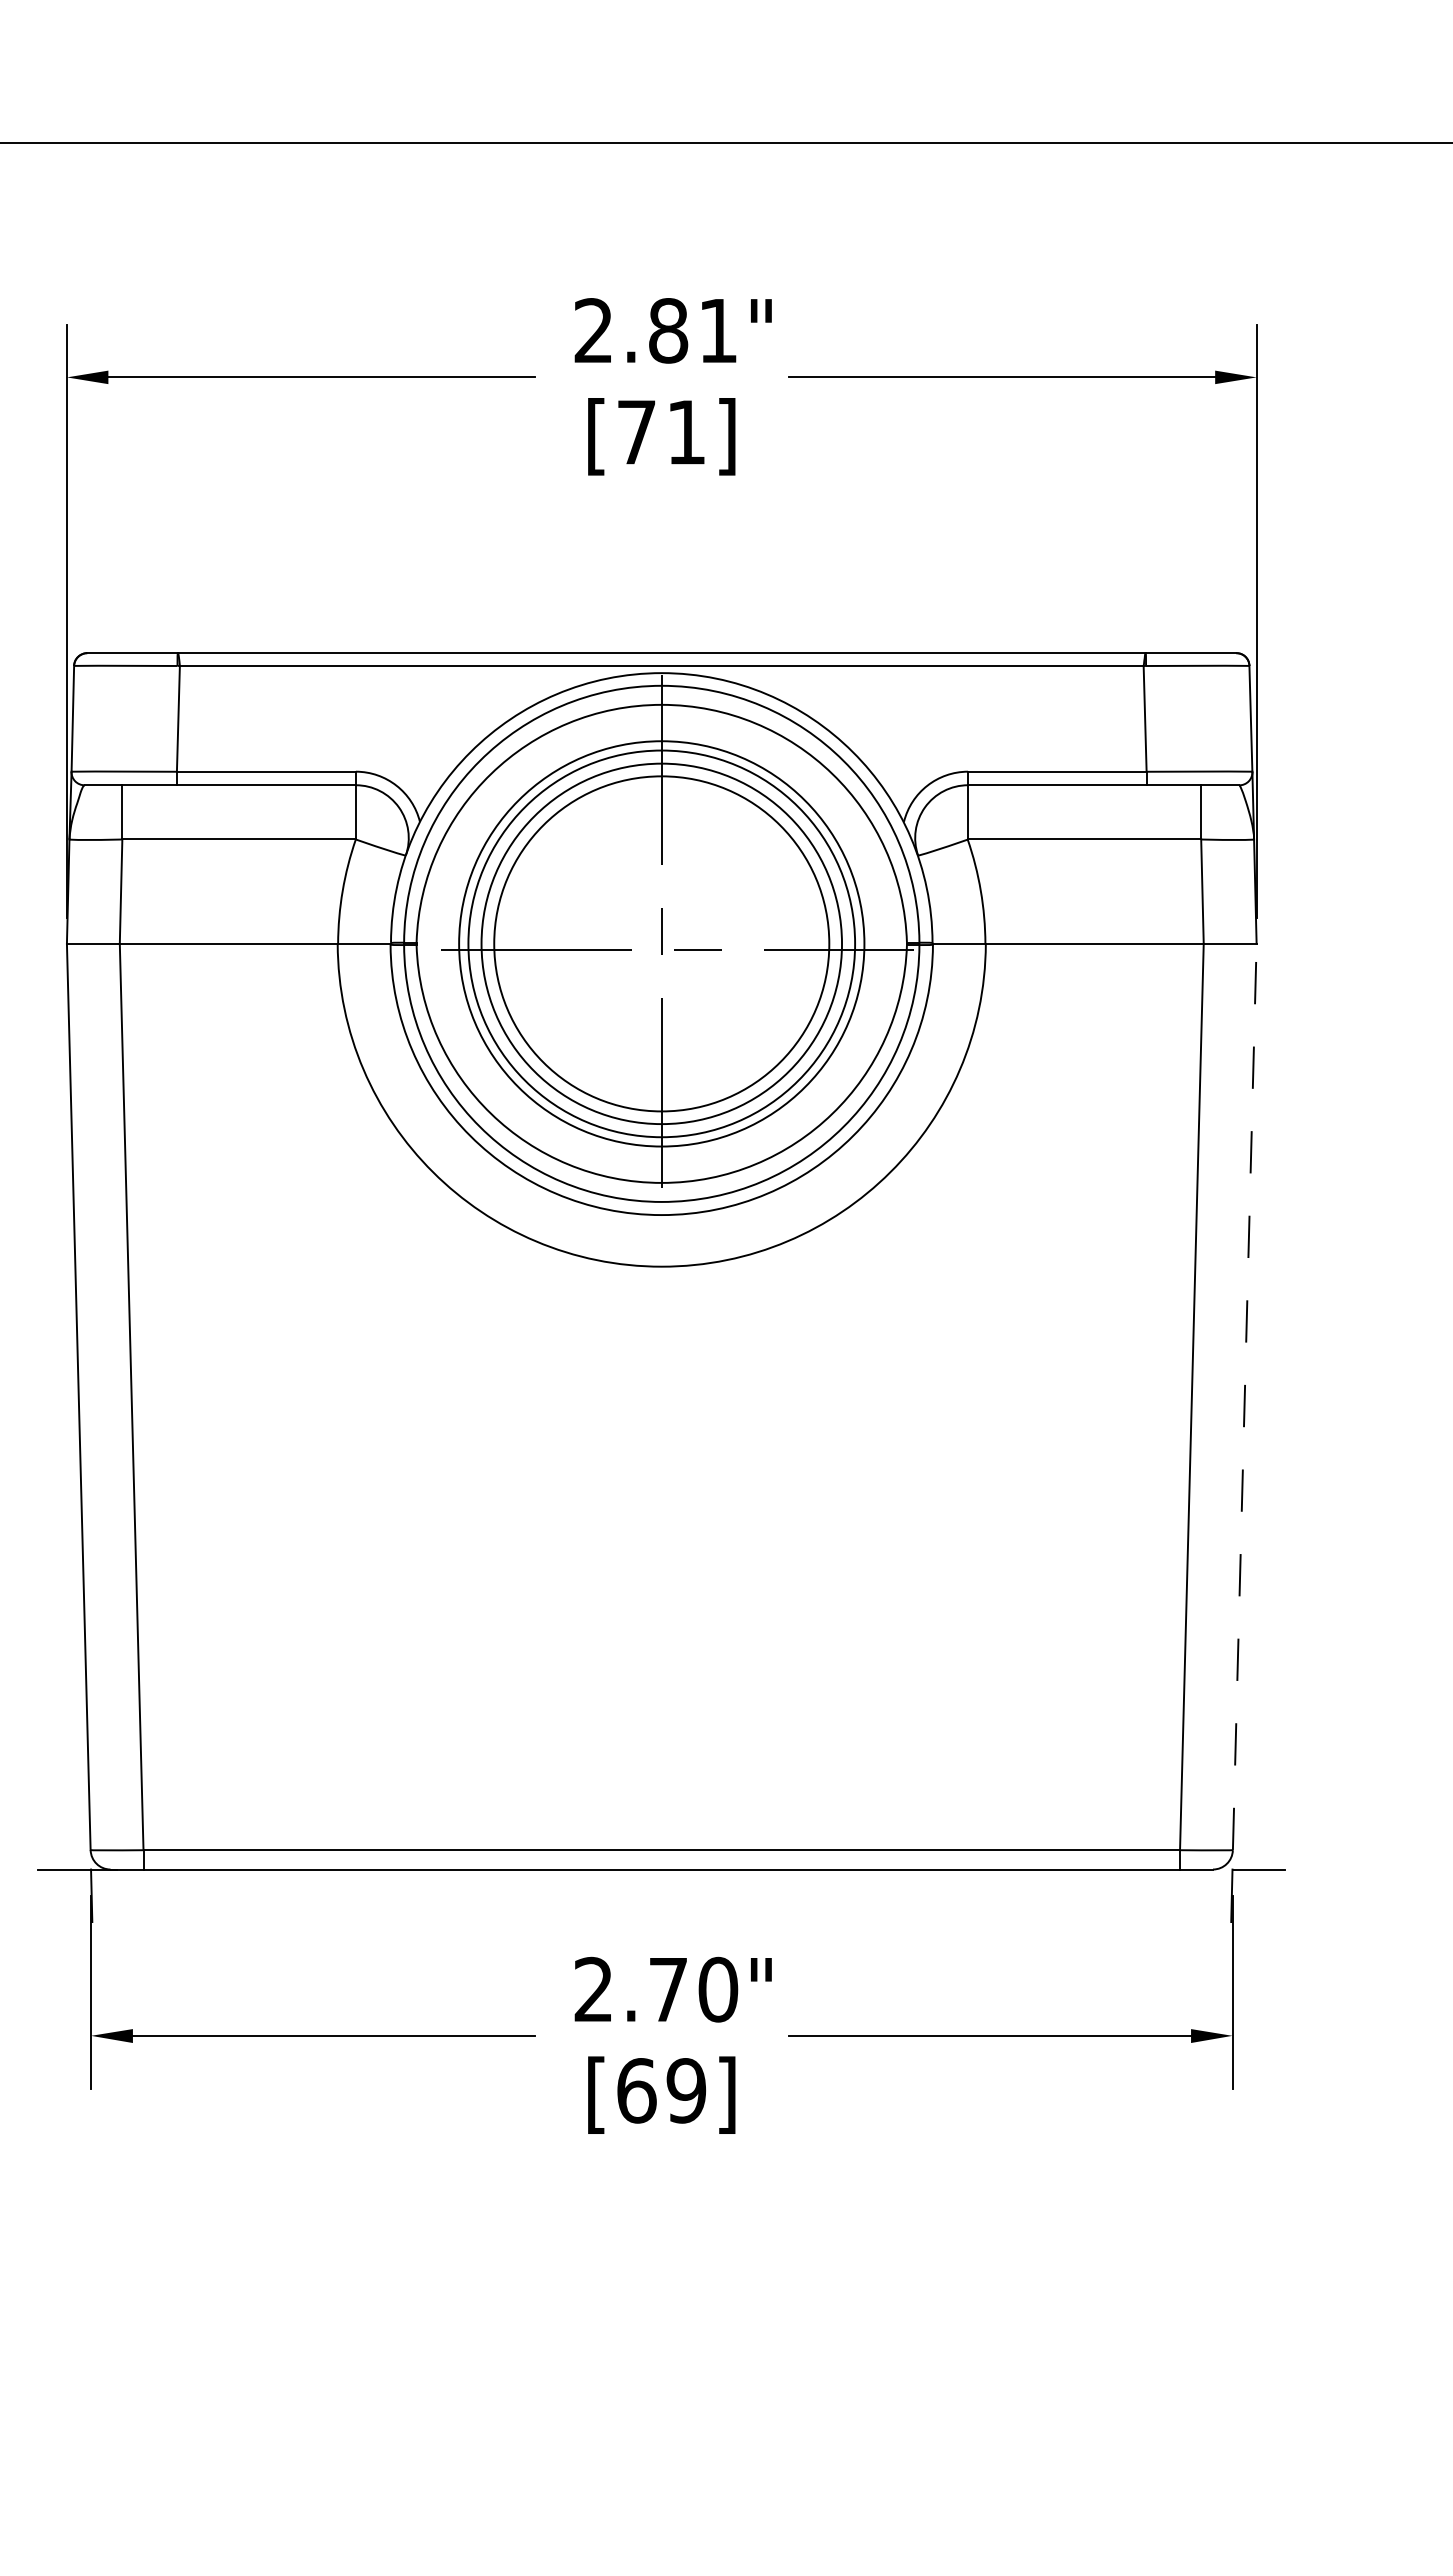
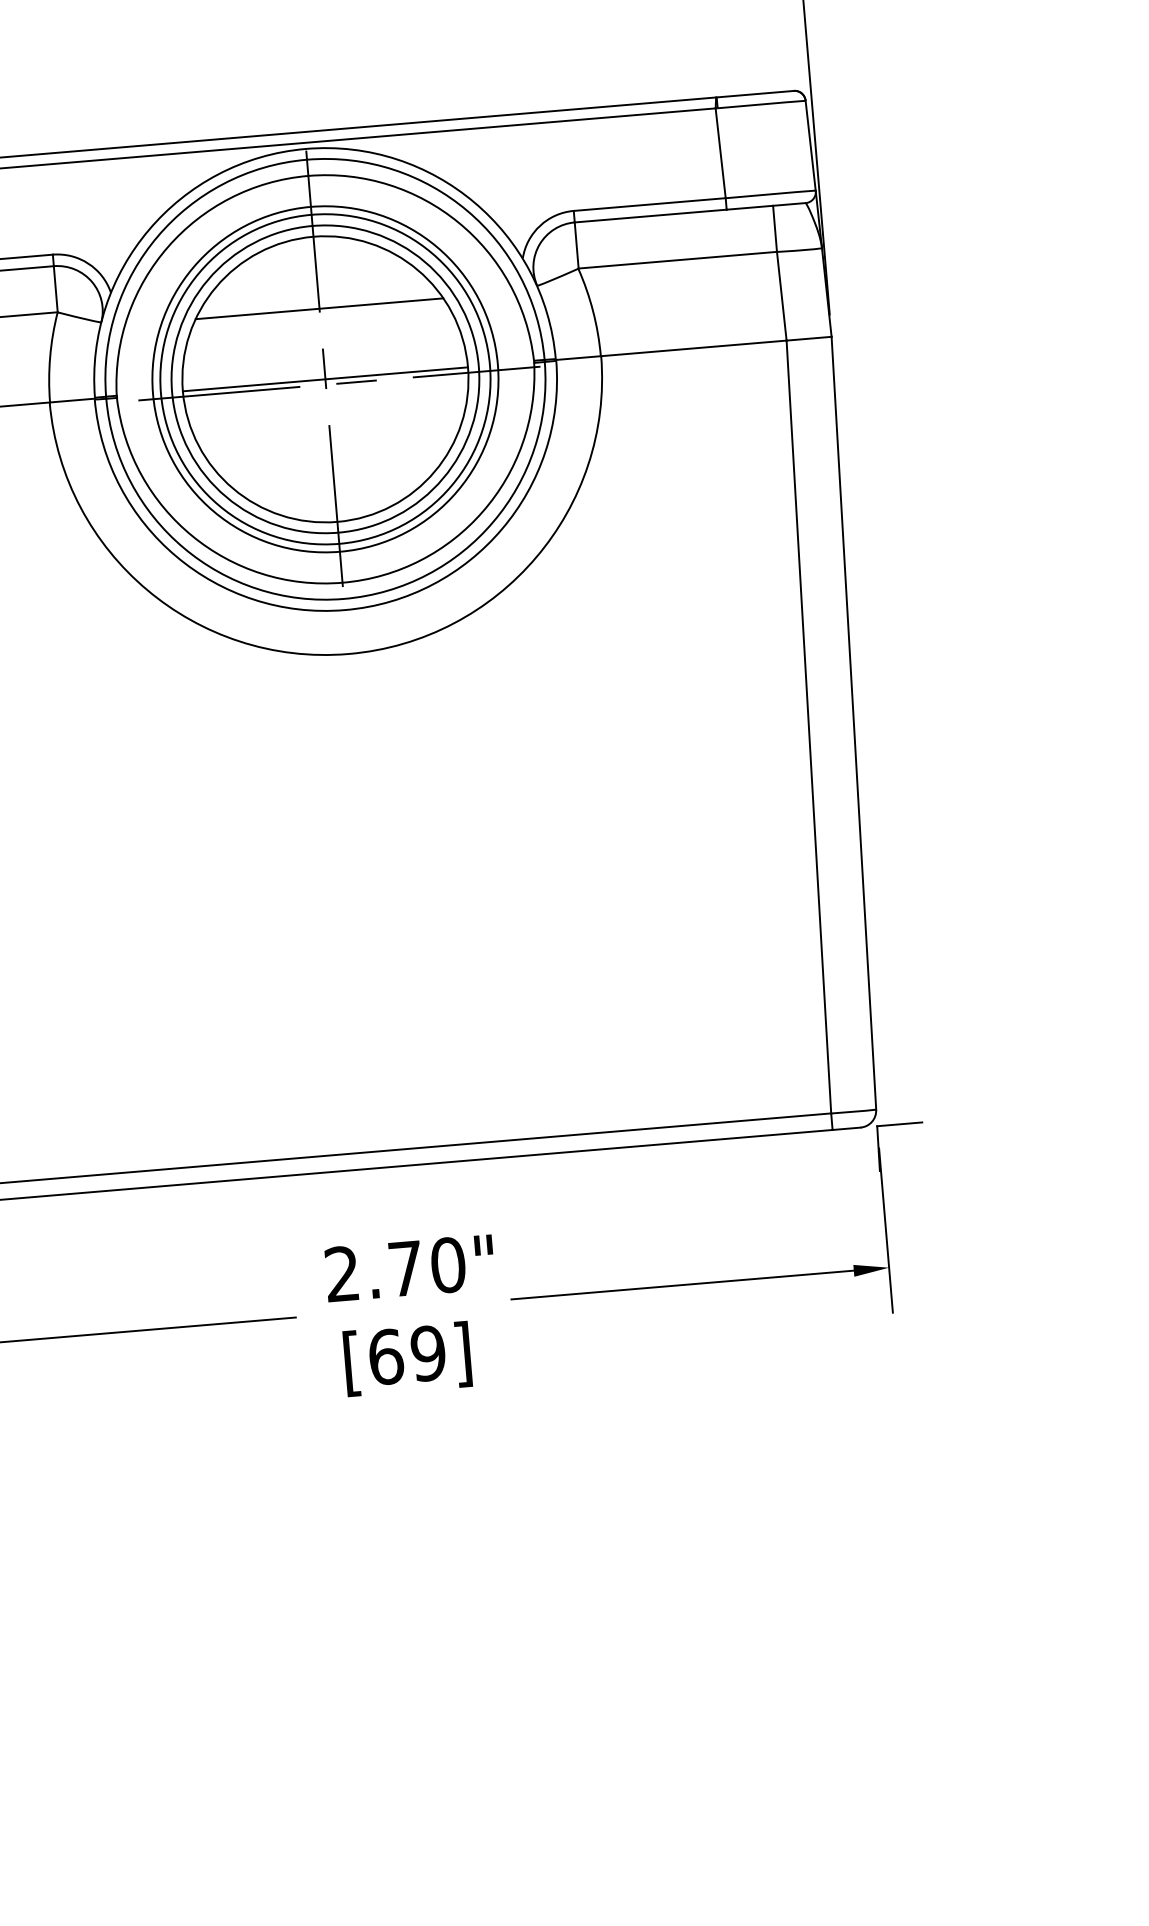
line: (661, 860) -> (319, 308), added
line: (661, 943) -> (325, 379), added
line: (1244, 1396) -> (853, 722), dashed -> solid

